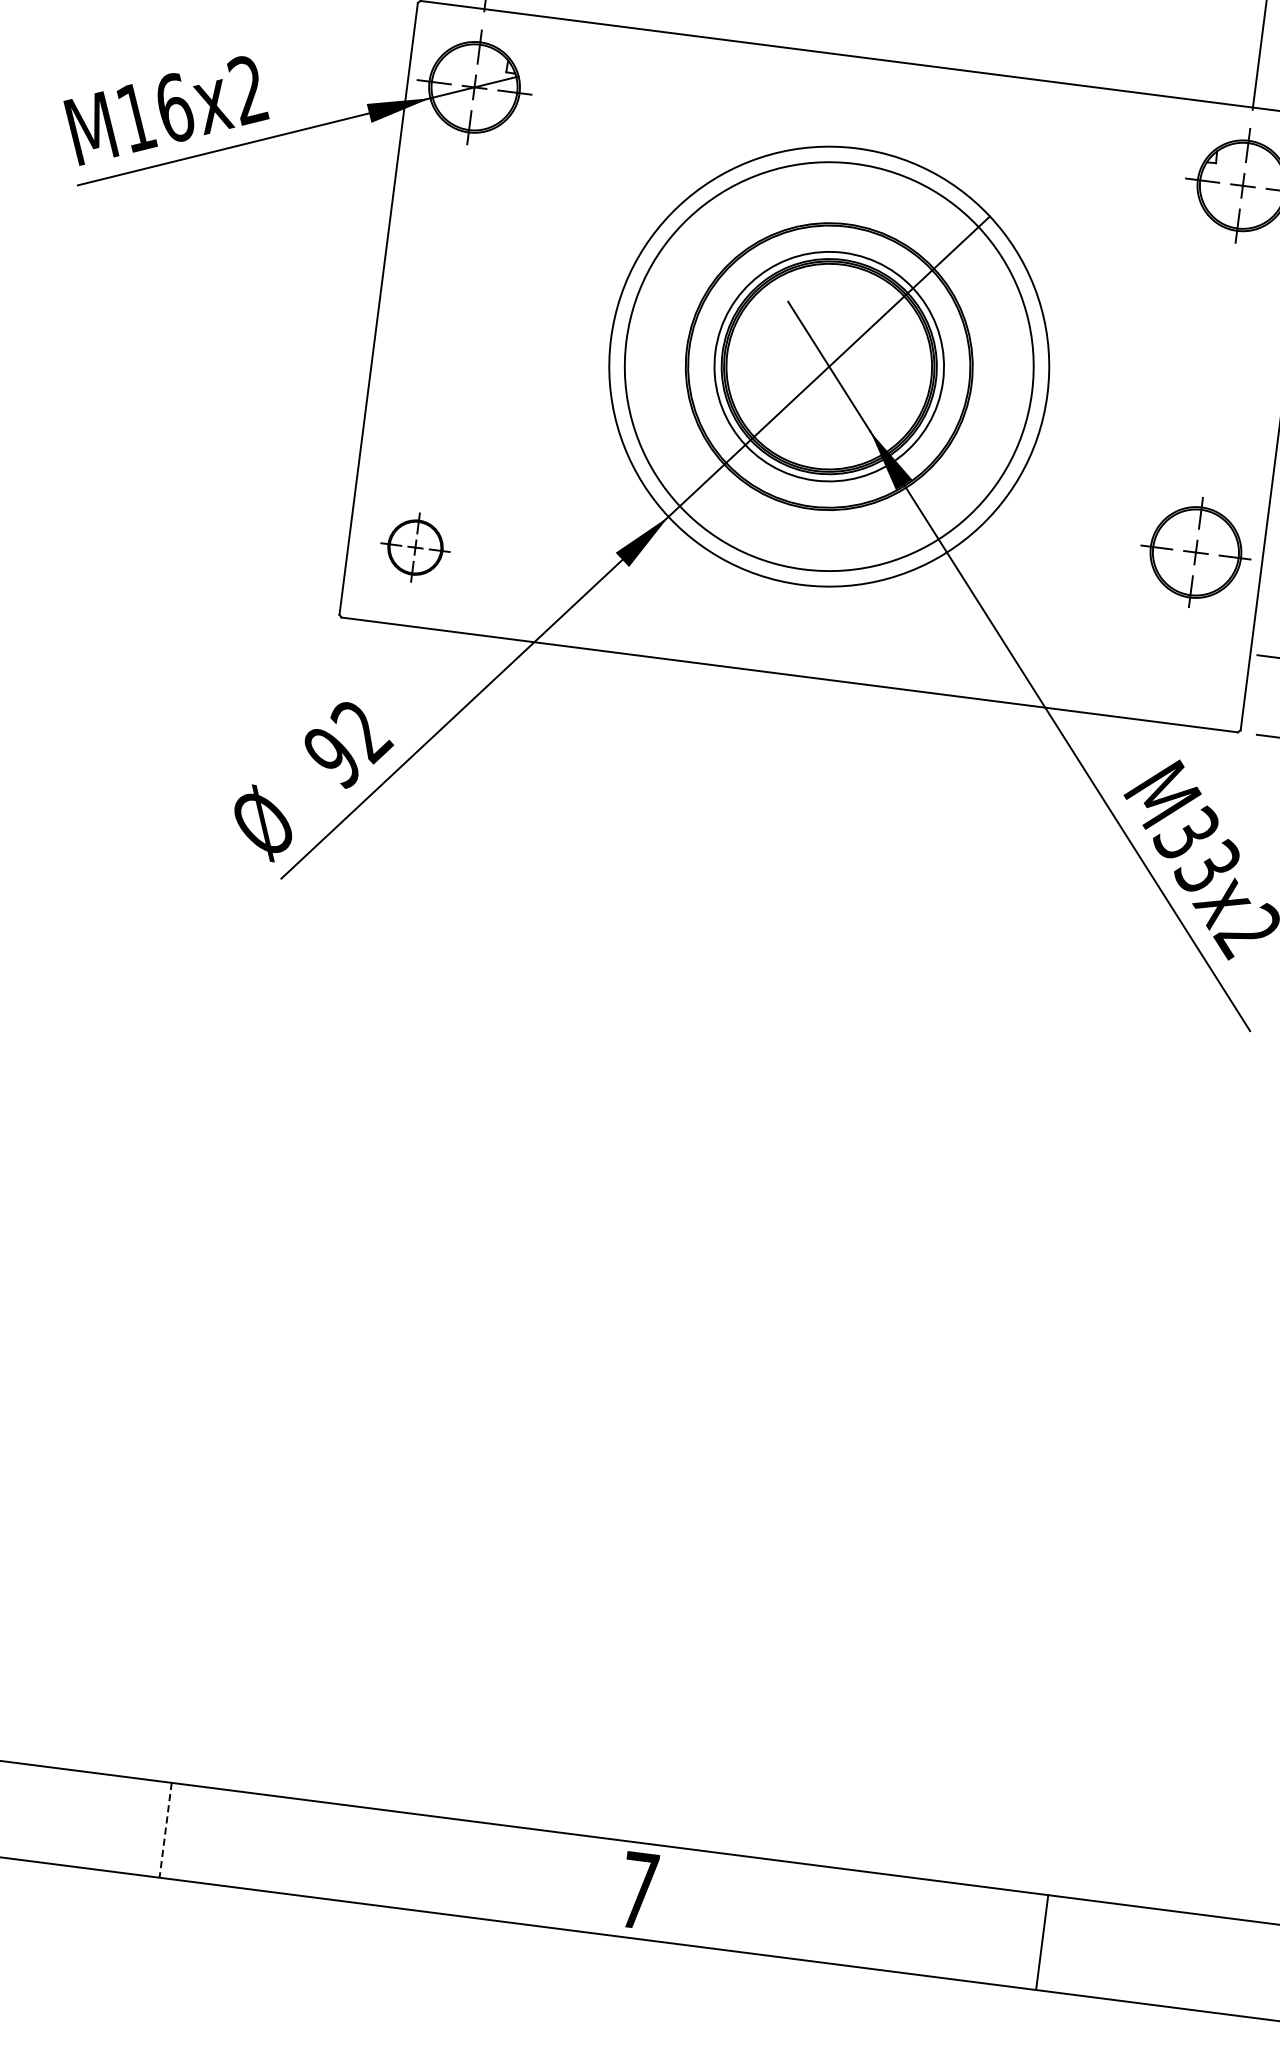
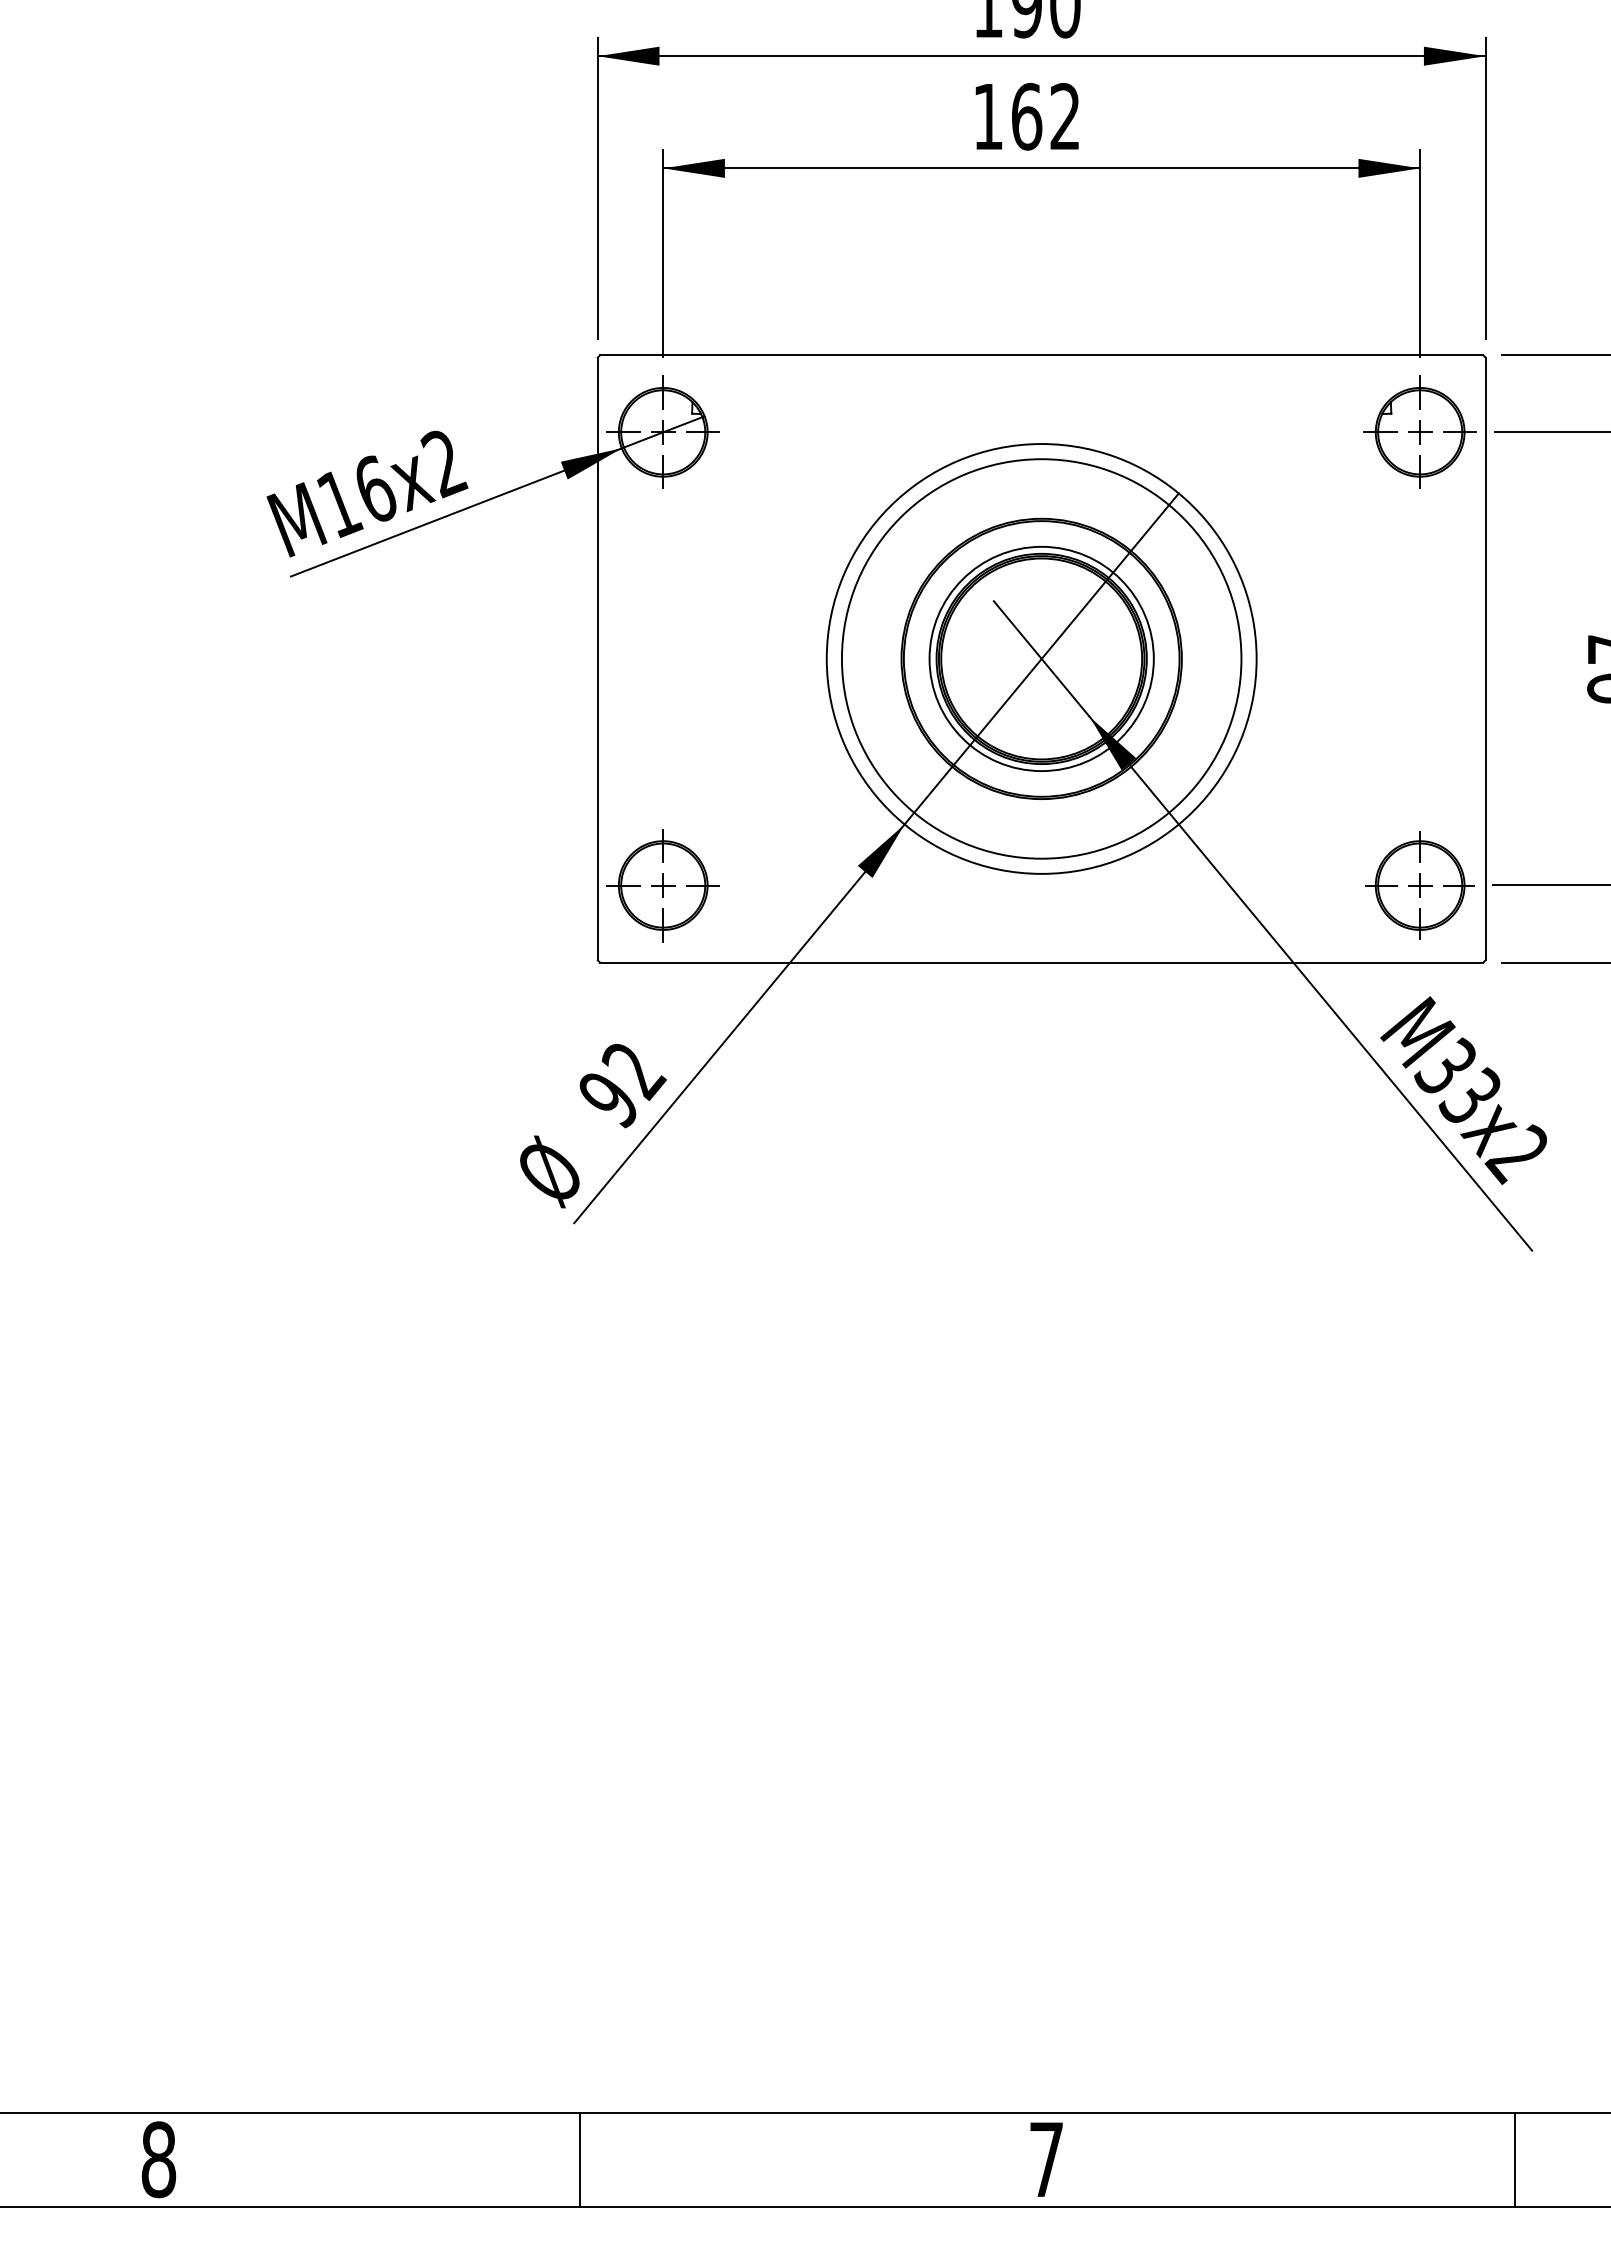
part: (414, 547) -> (662, 885), size x1.67
part: (1195, 552) -> (1419, 885), moved
line: (165, 1829) -> (580, 2159), dashed -> solid
line: (1042, 1942) -> (1514, 2159), moved

